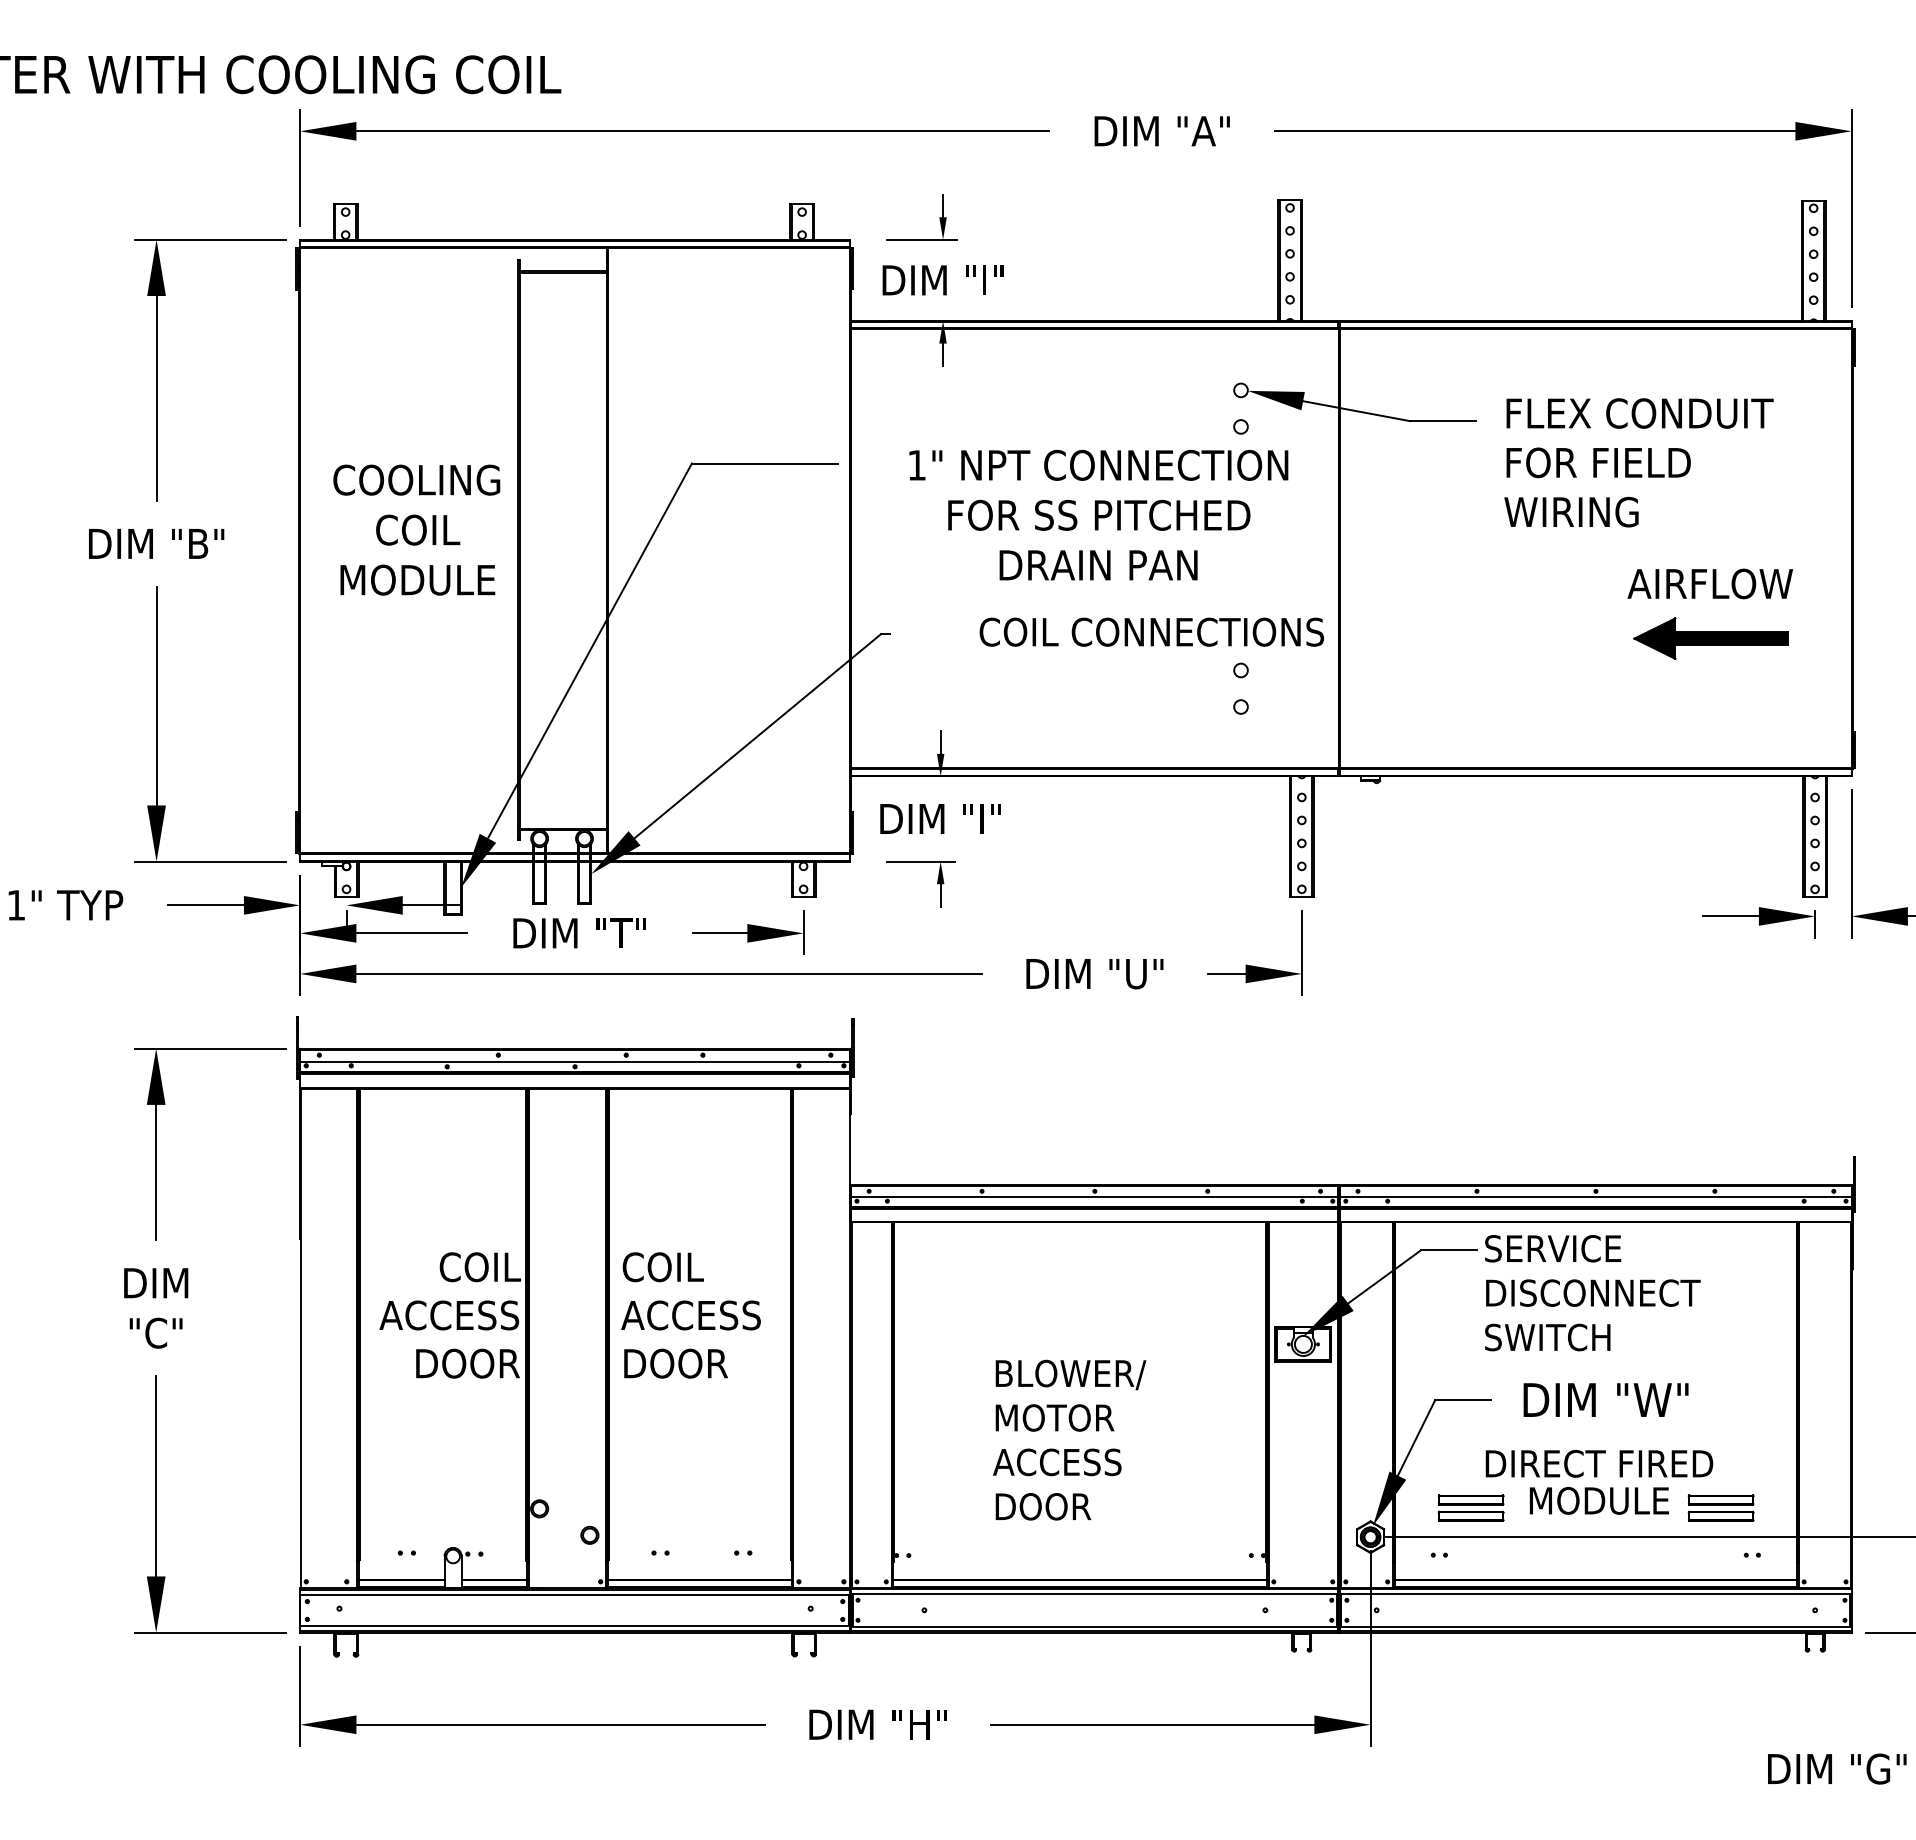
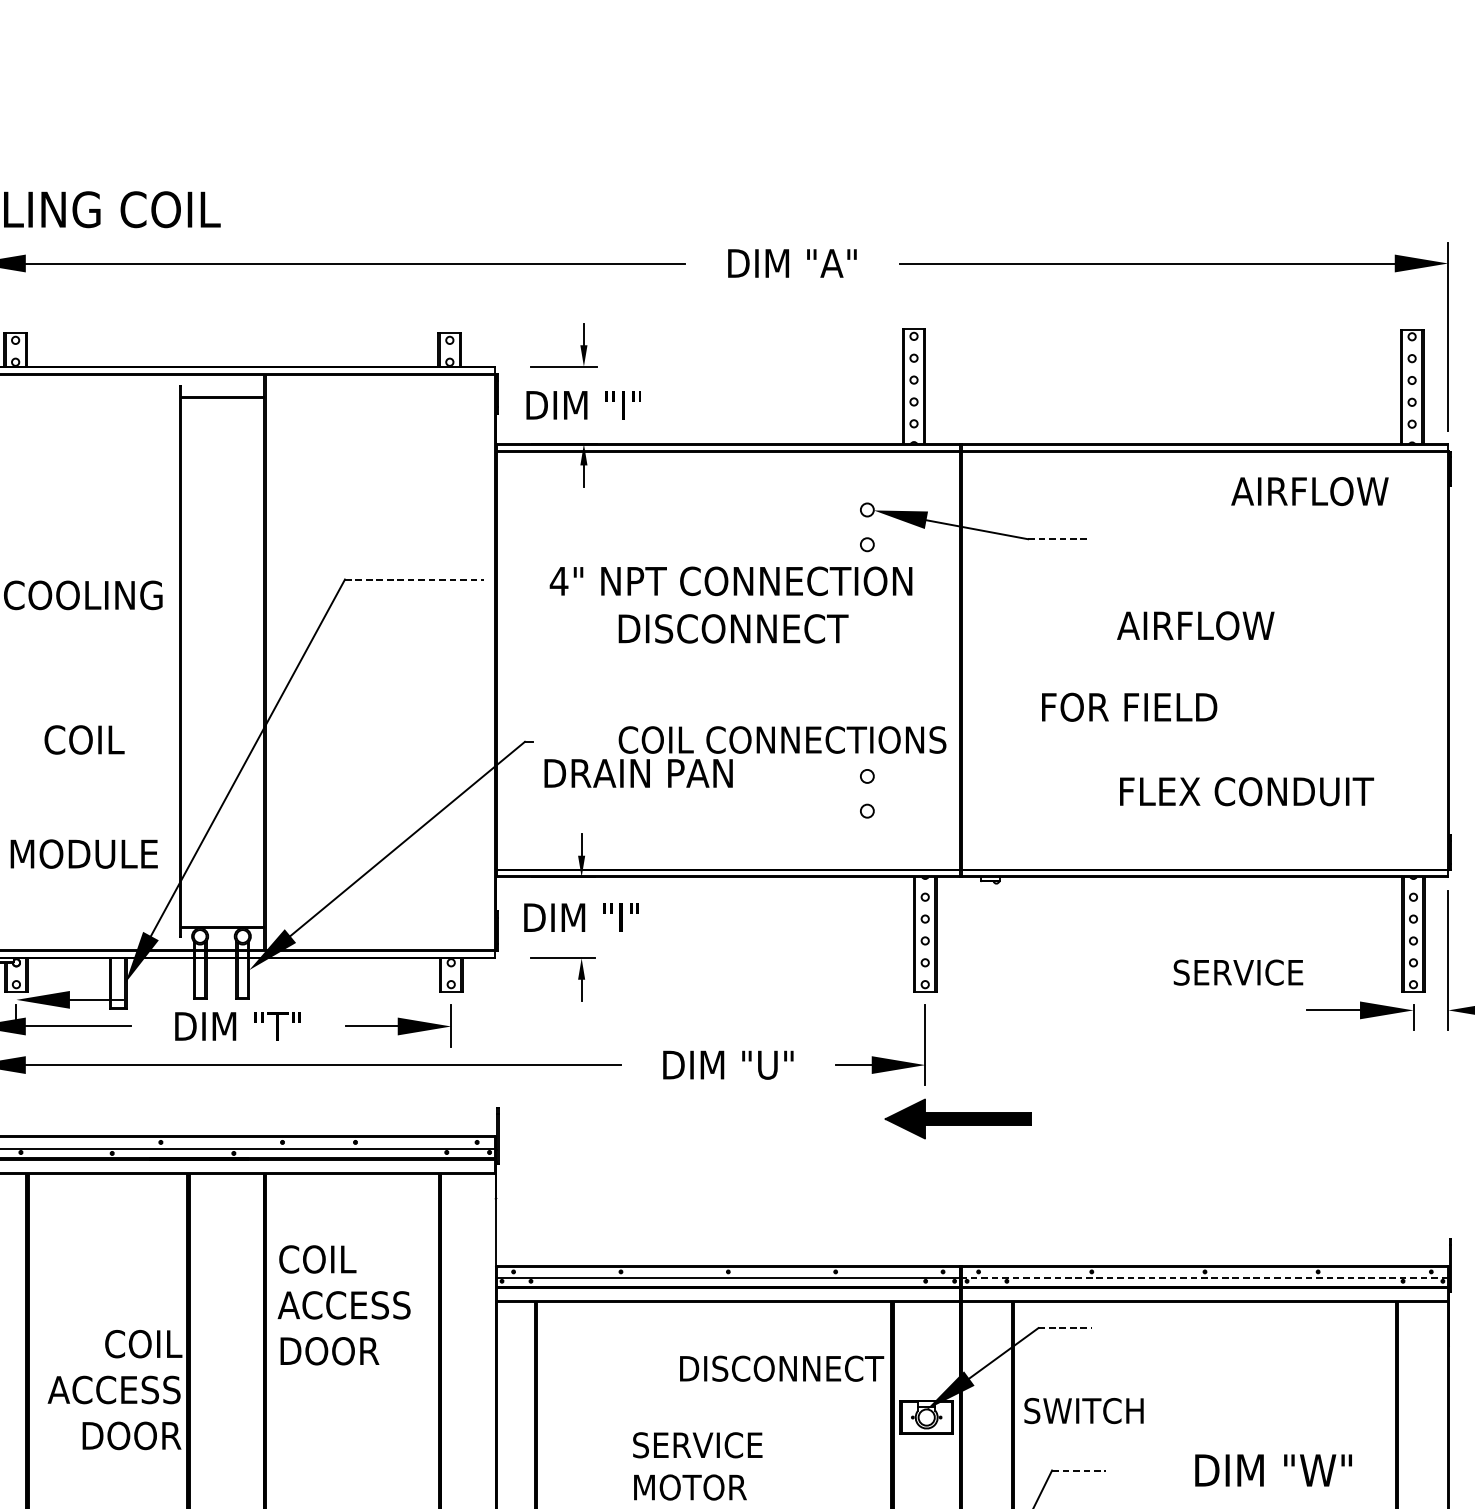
text: (1639, 413) -> (1246, 791), moved
line: (1442, 421) -> (1059, 539), solid -> dashed
text: (1598, 462) -> (1129, 707), moved
line: (764, 463) -> (414, 579), solid -> dashed
text: (916, 465) -> (558, 581), 1" -> 4"
text: (1585, 511) -> (1195, 625), WIRING -> AIRFLOW
text: (1099, 514) -> (732, 628), FOR SS PITCHED -> DISCONNECT
text: (418, 529) -> (84, 739), moved
text: (1098, 565) -> (638, 773), moved
text: (417, 579) -> (83, 853), moved
text: (1709, 583) -> (1309, 491), moved
part: (1710, 638) -> (958, 1118), moved
line: (1595, 1197) -> (1204, 1277), solid -> dashed
text: (1553, 1248) -> (1238, 972), moved
line: (1449, 1250) -> (1065, 1328), solid -> dashed
text: (1593, 1292) -> (782, 1368), moved
text: (690, 1315) -> (343, 1305), moved
text: (1547, 1337) -> (1083, 1410), moved
text: (1070, 1374) -> (705, 1446), BLOWER/ -> SERVICE
text: (1605, 1399) -> (1273, 1469), moved
line: (1463, 1400) -> (1079, 1470), solid -> dashed

